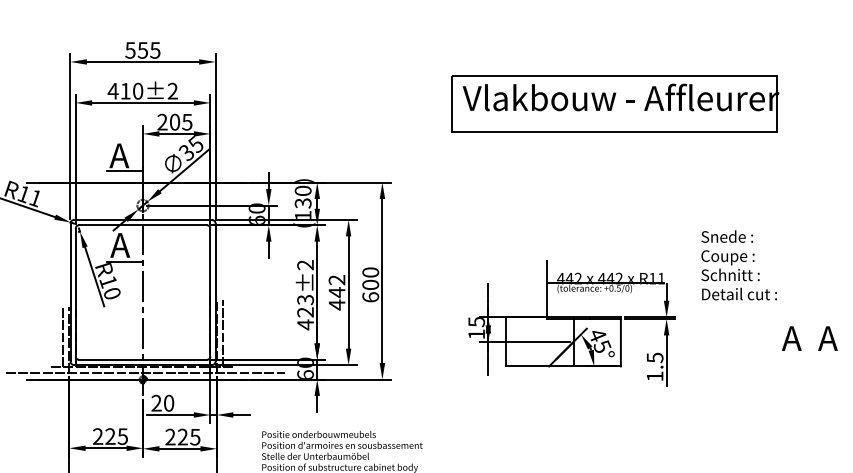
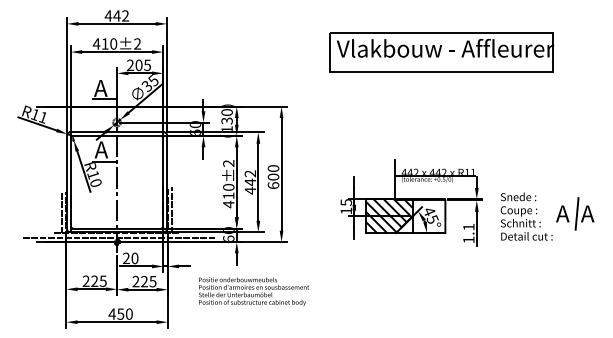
text: (142, 49) -> (116, 15), 555 -> 442
text: (738, 265) -> (526, 216), moved
text: (305, 305) -> (228, 191), 423±2 -> 410±2
line: (811, 337) -> (576, 213), added
hatch: (539, 342) -> (389, 216), added
text: (654, 356) -> (468, 226), 1.5 -> 1.1

